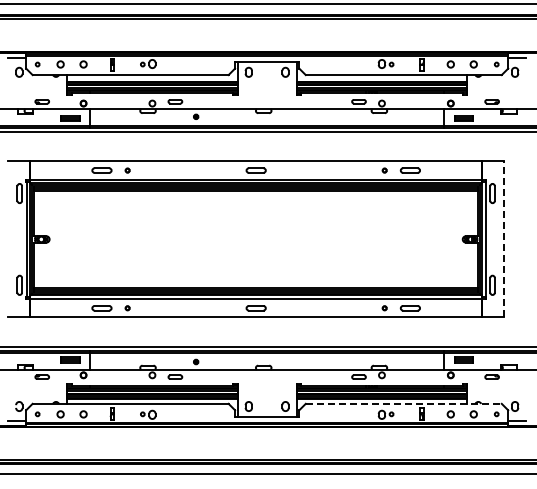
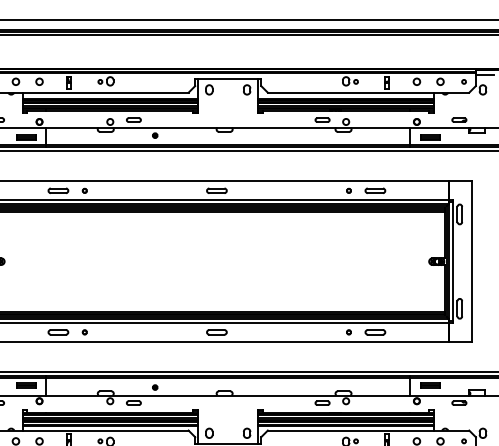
line: (504, 238) -> (472, 260), dashed -> solid
line: (404, 403) -> (369, 430), dashed -> solid

